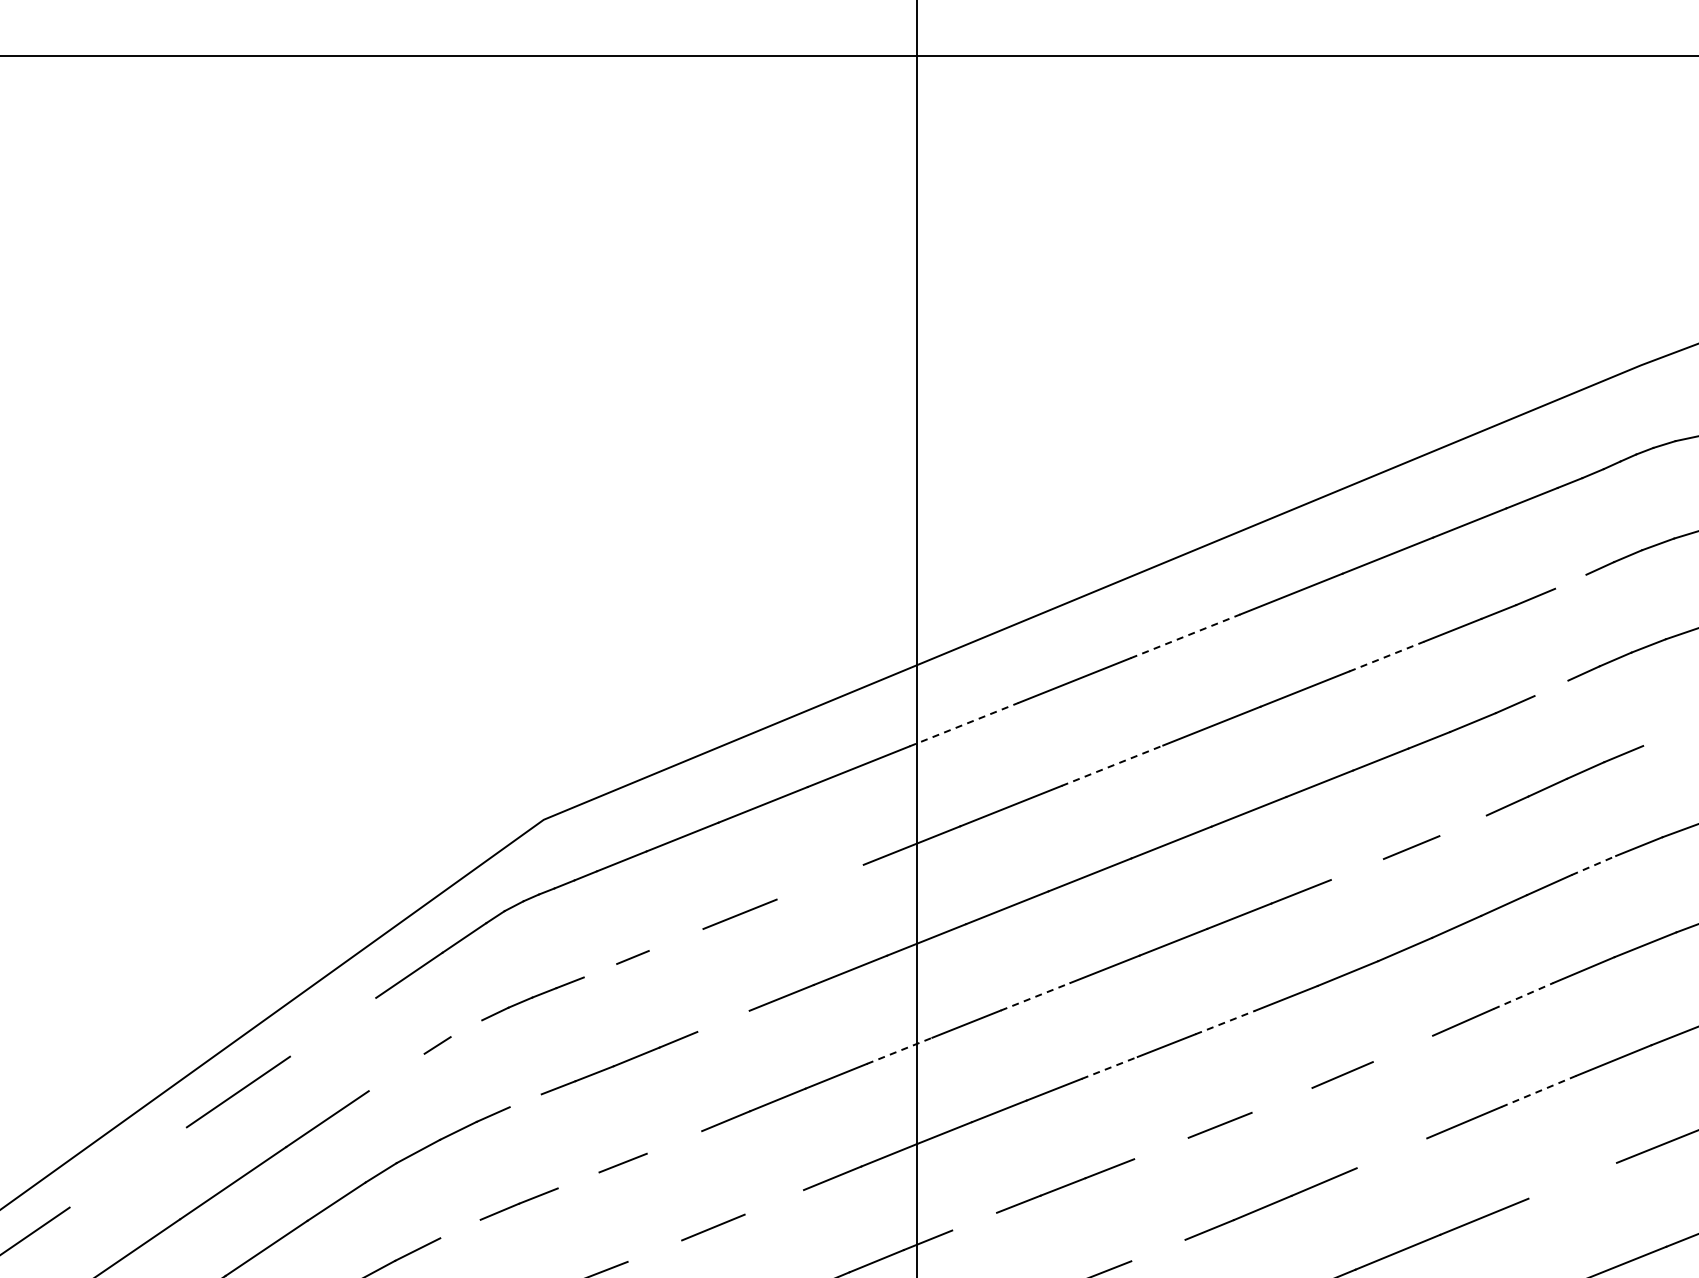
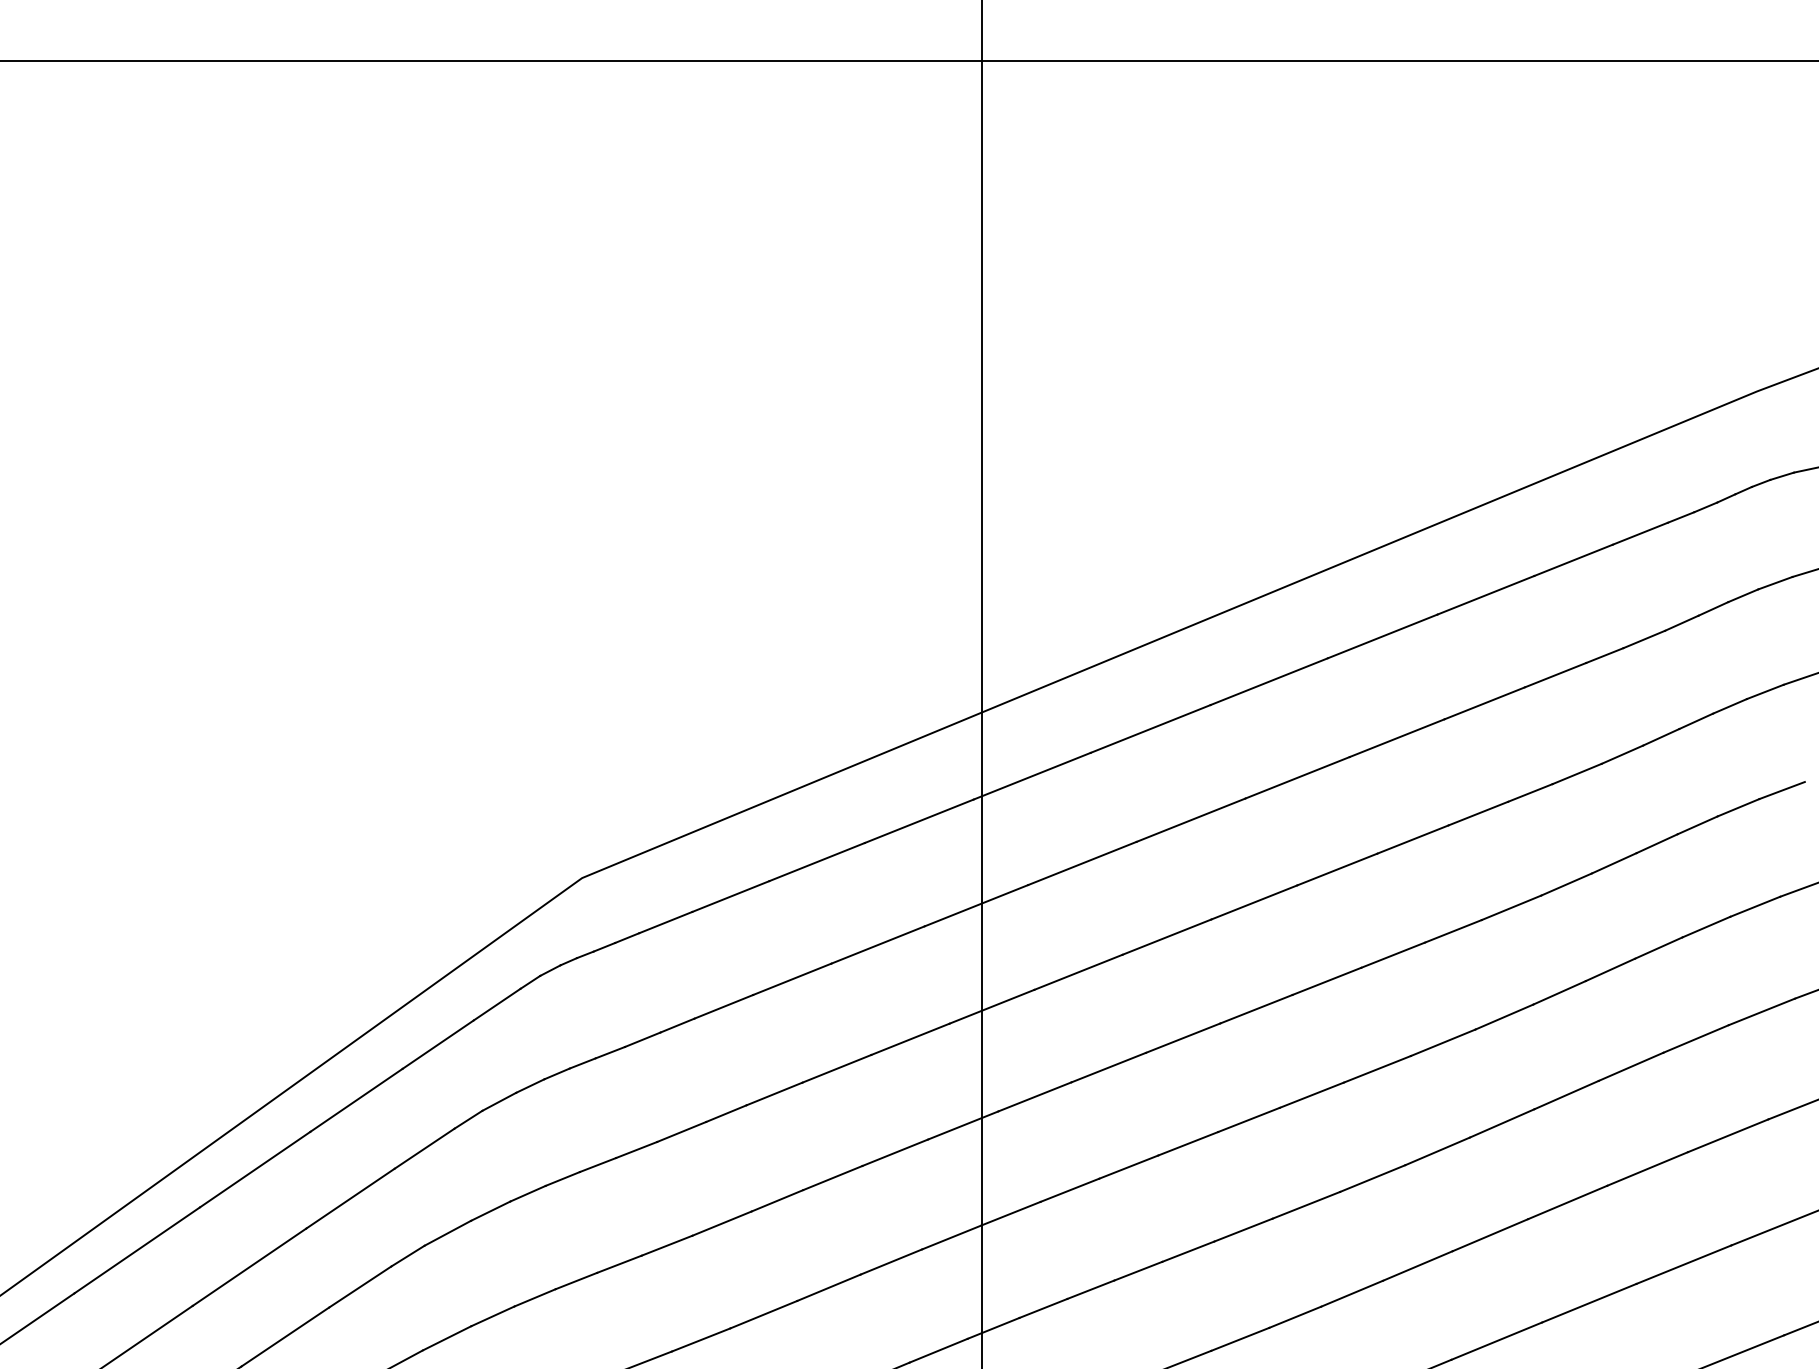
line: (1570, 581) -> (1681, 622), added
line: (1185, 636) -> (1269, 681), dashed -> solid
line: (1387, 656) -> (1485, 703), dashed -> solid
line: (1551, 688) -> (1661, 737), added
line: (964, 724) -> (1032, 776), dashed -> solid
line: (1664, 738) -> (1782, 791), added
line: (1112, 765) -> (1191, 819), dashed -> solid
line: (1462, 825) -> (1565, 884), added
line: (1594, 865) -> (1707, 927), dashed -> solid
line: (1356, 869) -> (1452, 931), added
line: (819, 881) -> (877, 944), added
line: (675, 939) -> (723, 1006), added
line: (600, 970) -> (642, 1039), added
line: (1036, 996) -> (1109, 1067), dashed -> solid
line: (1523, 996) -> (1631, 1067), dashed -> solid
line: (723, 1021) -> (774, 1094), added
line: (1225, 1022) -> (1312, 1095), dashed -> solid
line: (333, 1026) -> (356, 1099), added
line: (466, 1028) -> (499, 1101), added
line: (1402, 1048) -> (1501, 1122), added
line: (900, 1050) -> (964, 1125), dashed -> solid
line: (1110, 1067) -> (1188, 1143), dashed -> solid
line: (396, 1072) -> (424, 1148), added
line: (1538, 1091) -> (1647, 1169), dashed -> solid
line: (1281, 1099) -> (1372, 1177), added
line: (525, 1100) -> (562, 1178), added
line: (674, 1142) -> (722, 1223), added
line: (1161, 1148) -> (1243, 1230), added
line: (1391, 1153) -> (1489, 1235), added
line: (127, 1167) -> (136, 1250), added
line: (578, 1180) -> (619, 1264), added
line: (1572, 1180) -> (1683, 1264), added
line: (773, 1202) -> (828, 1287), added
line: (974, 1221) -> (1043, 1308), added
line: (460, 1228) -> (492, 1315), added
line: (654, 1250) -> (700, 1339), added
line: (1158, 1250) -> (1240, 1339), added

